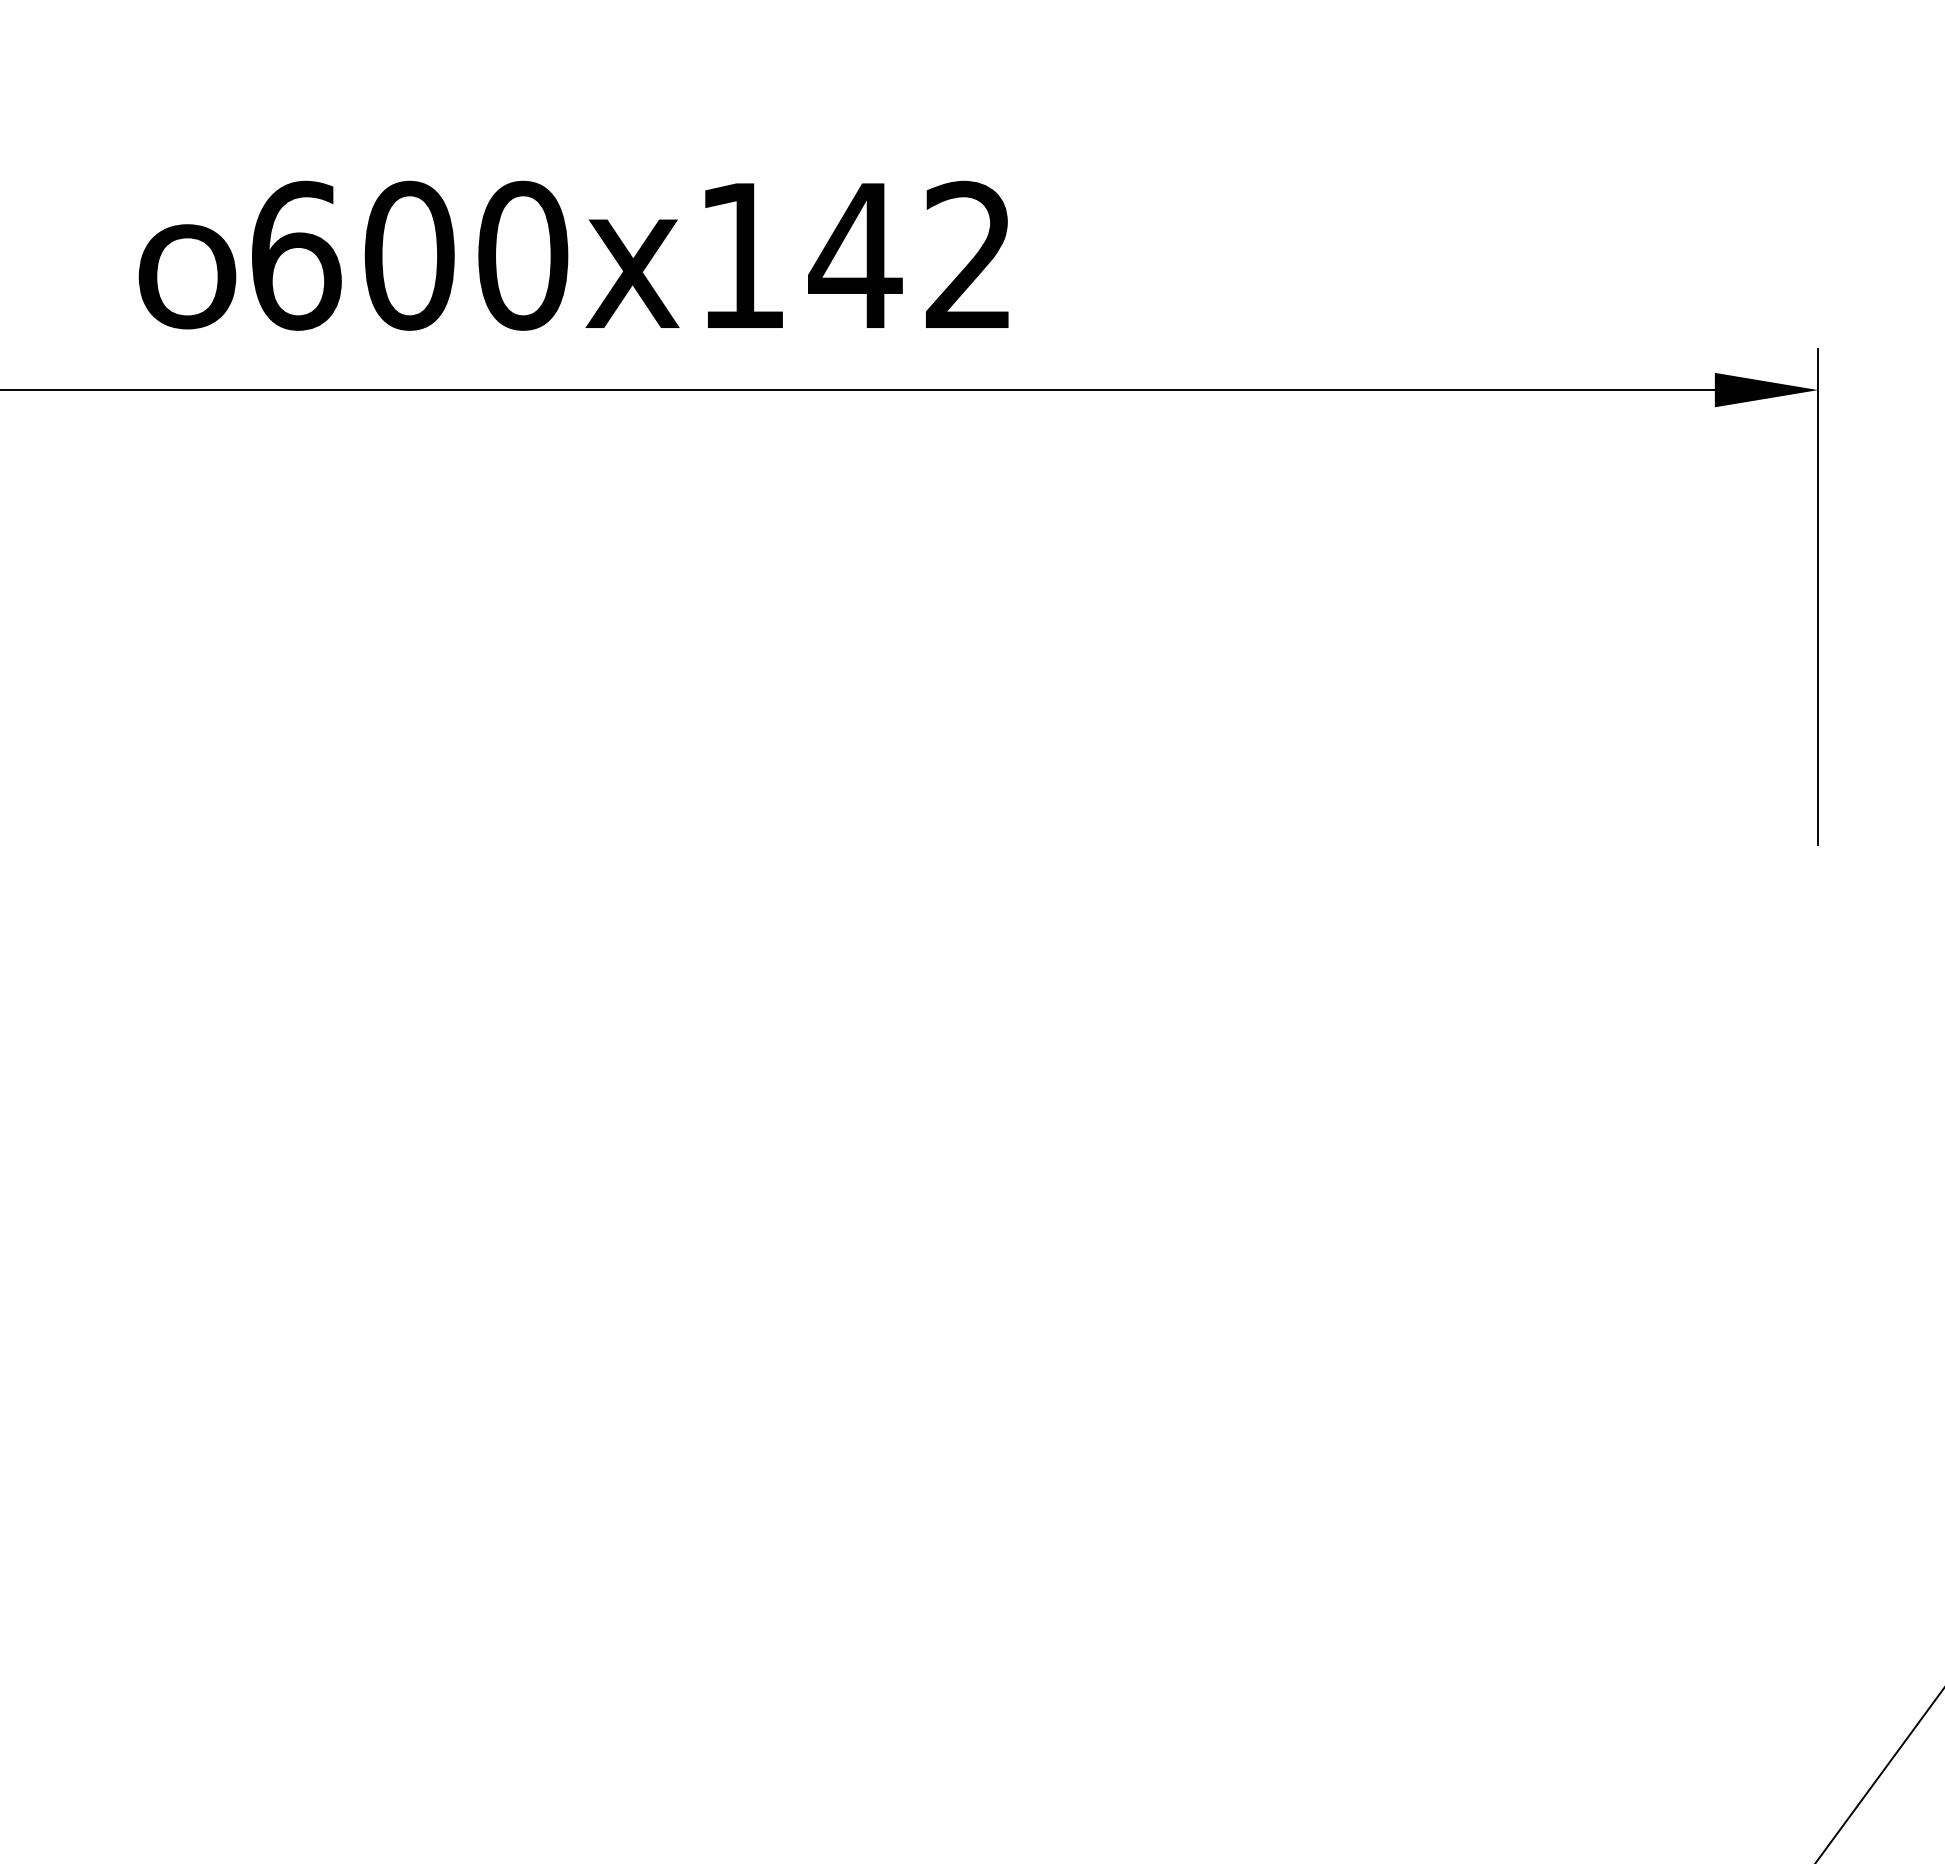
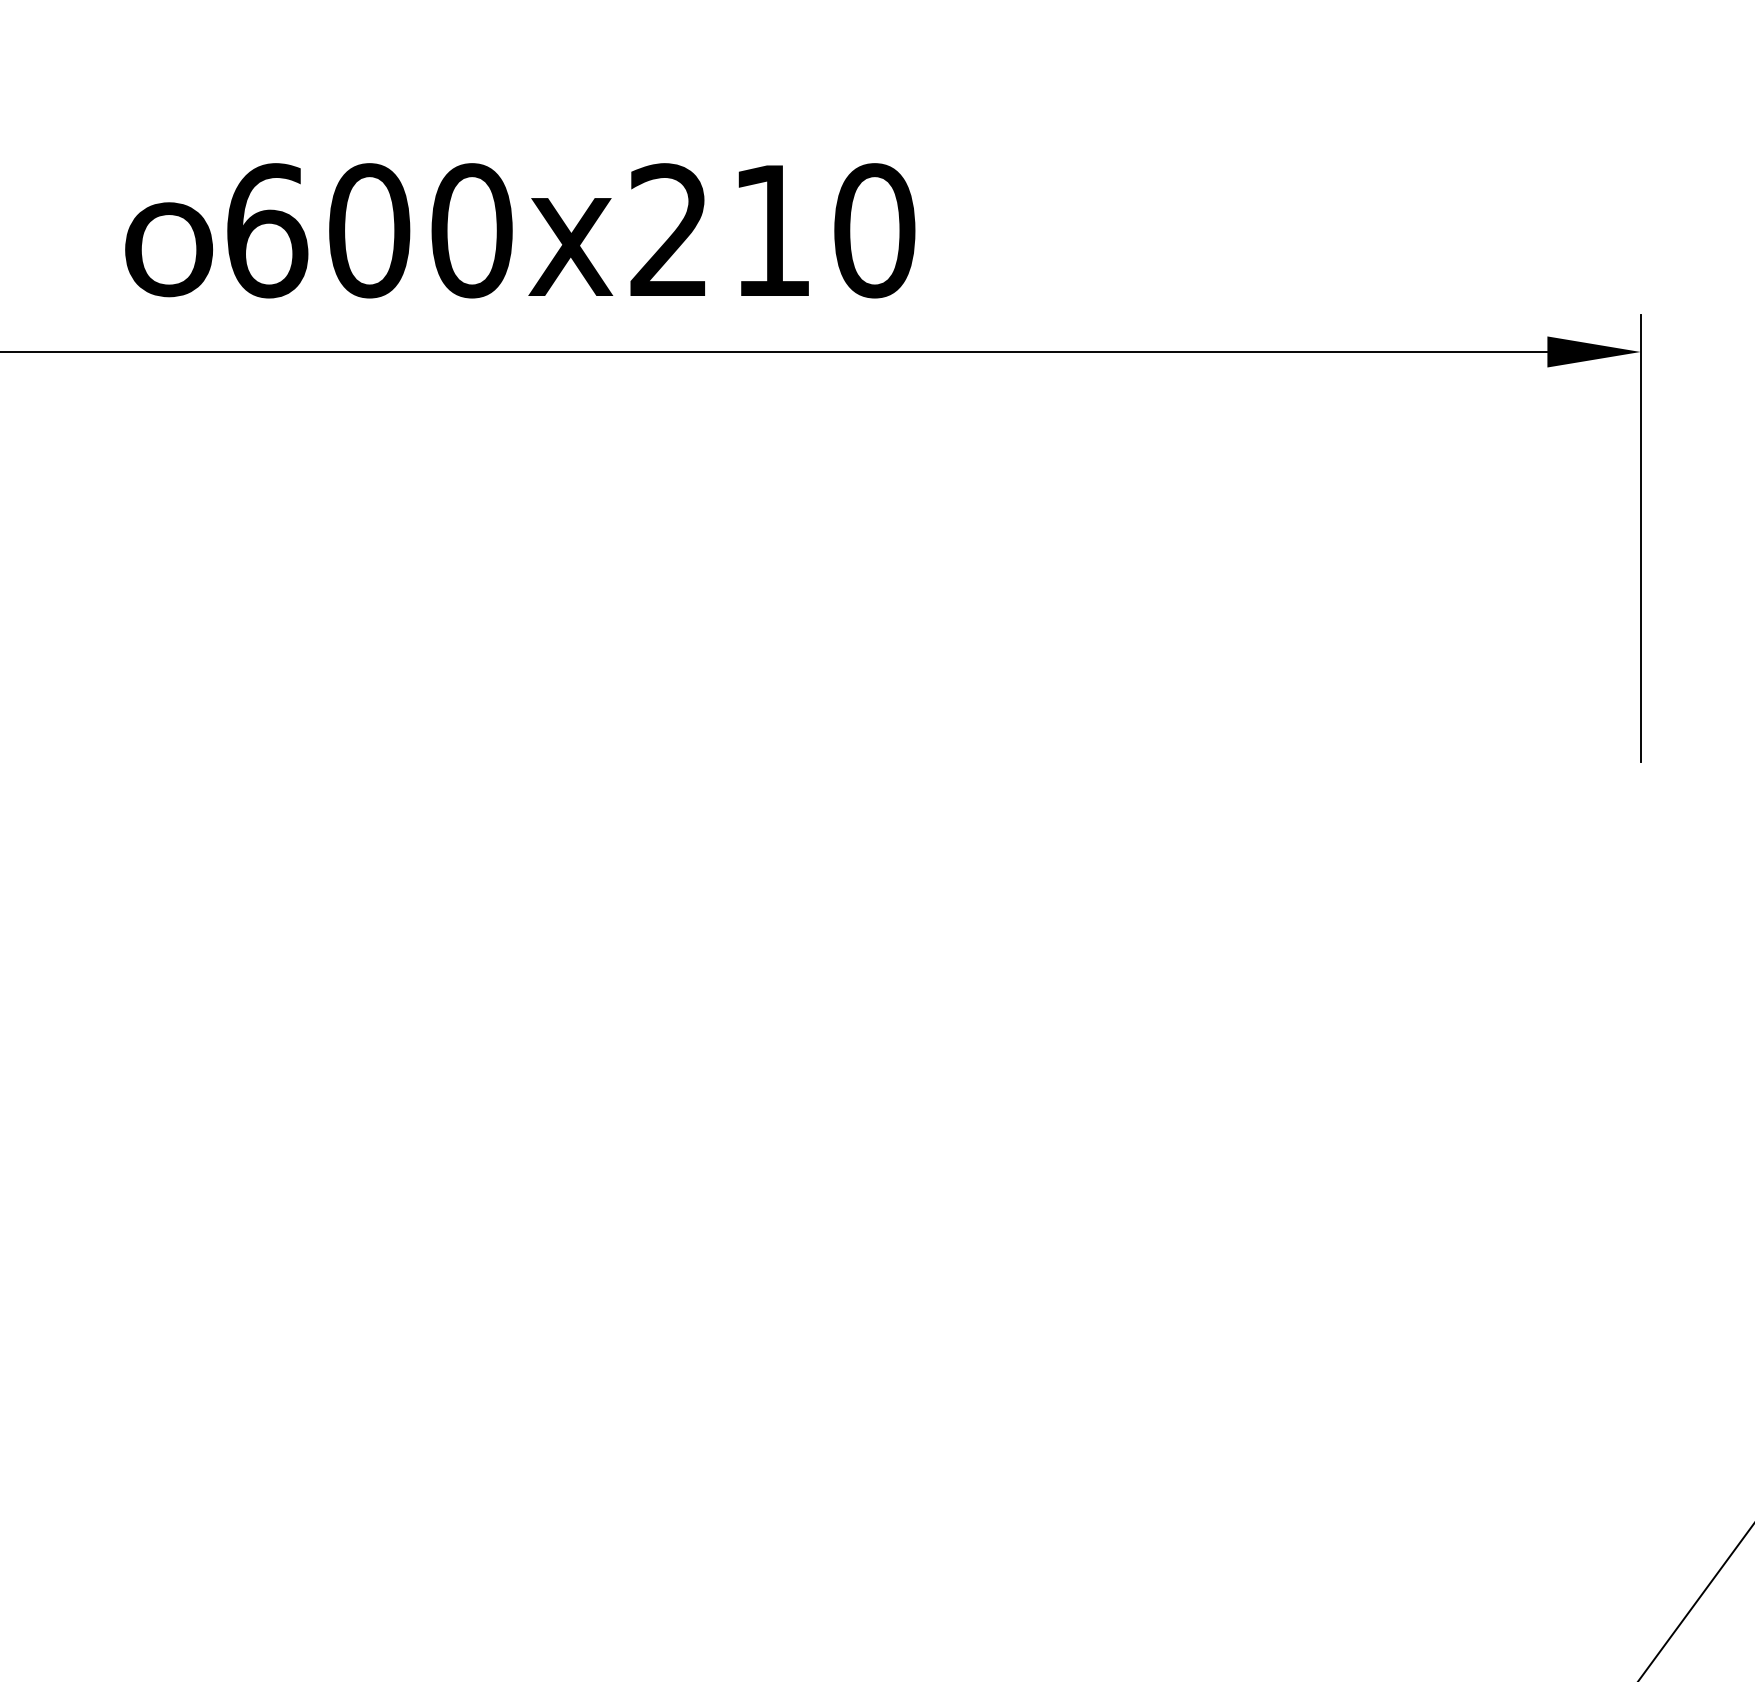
text: (856, 255) -> (772, 230), 600x142 -> 600x210

